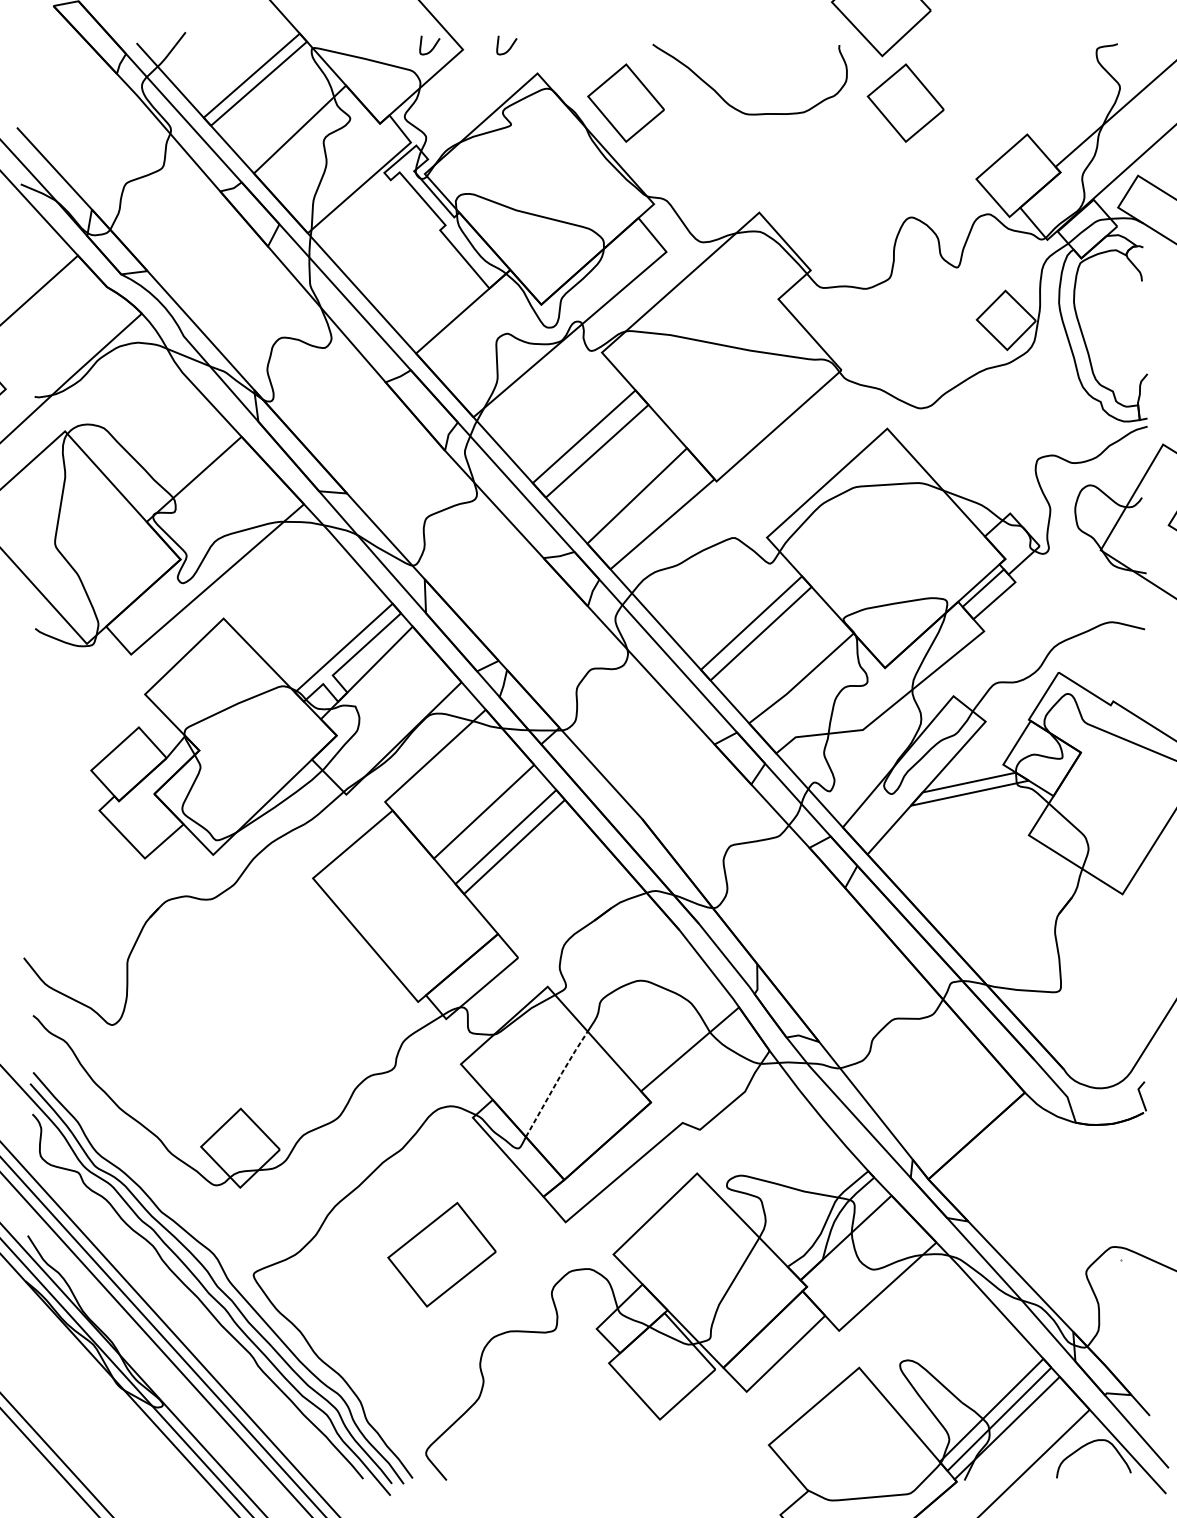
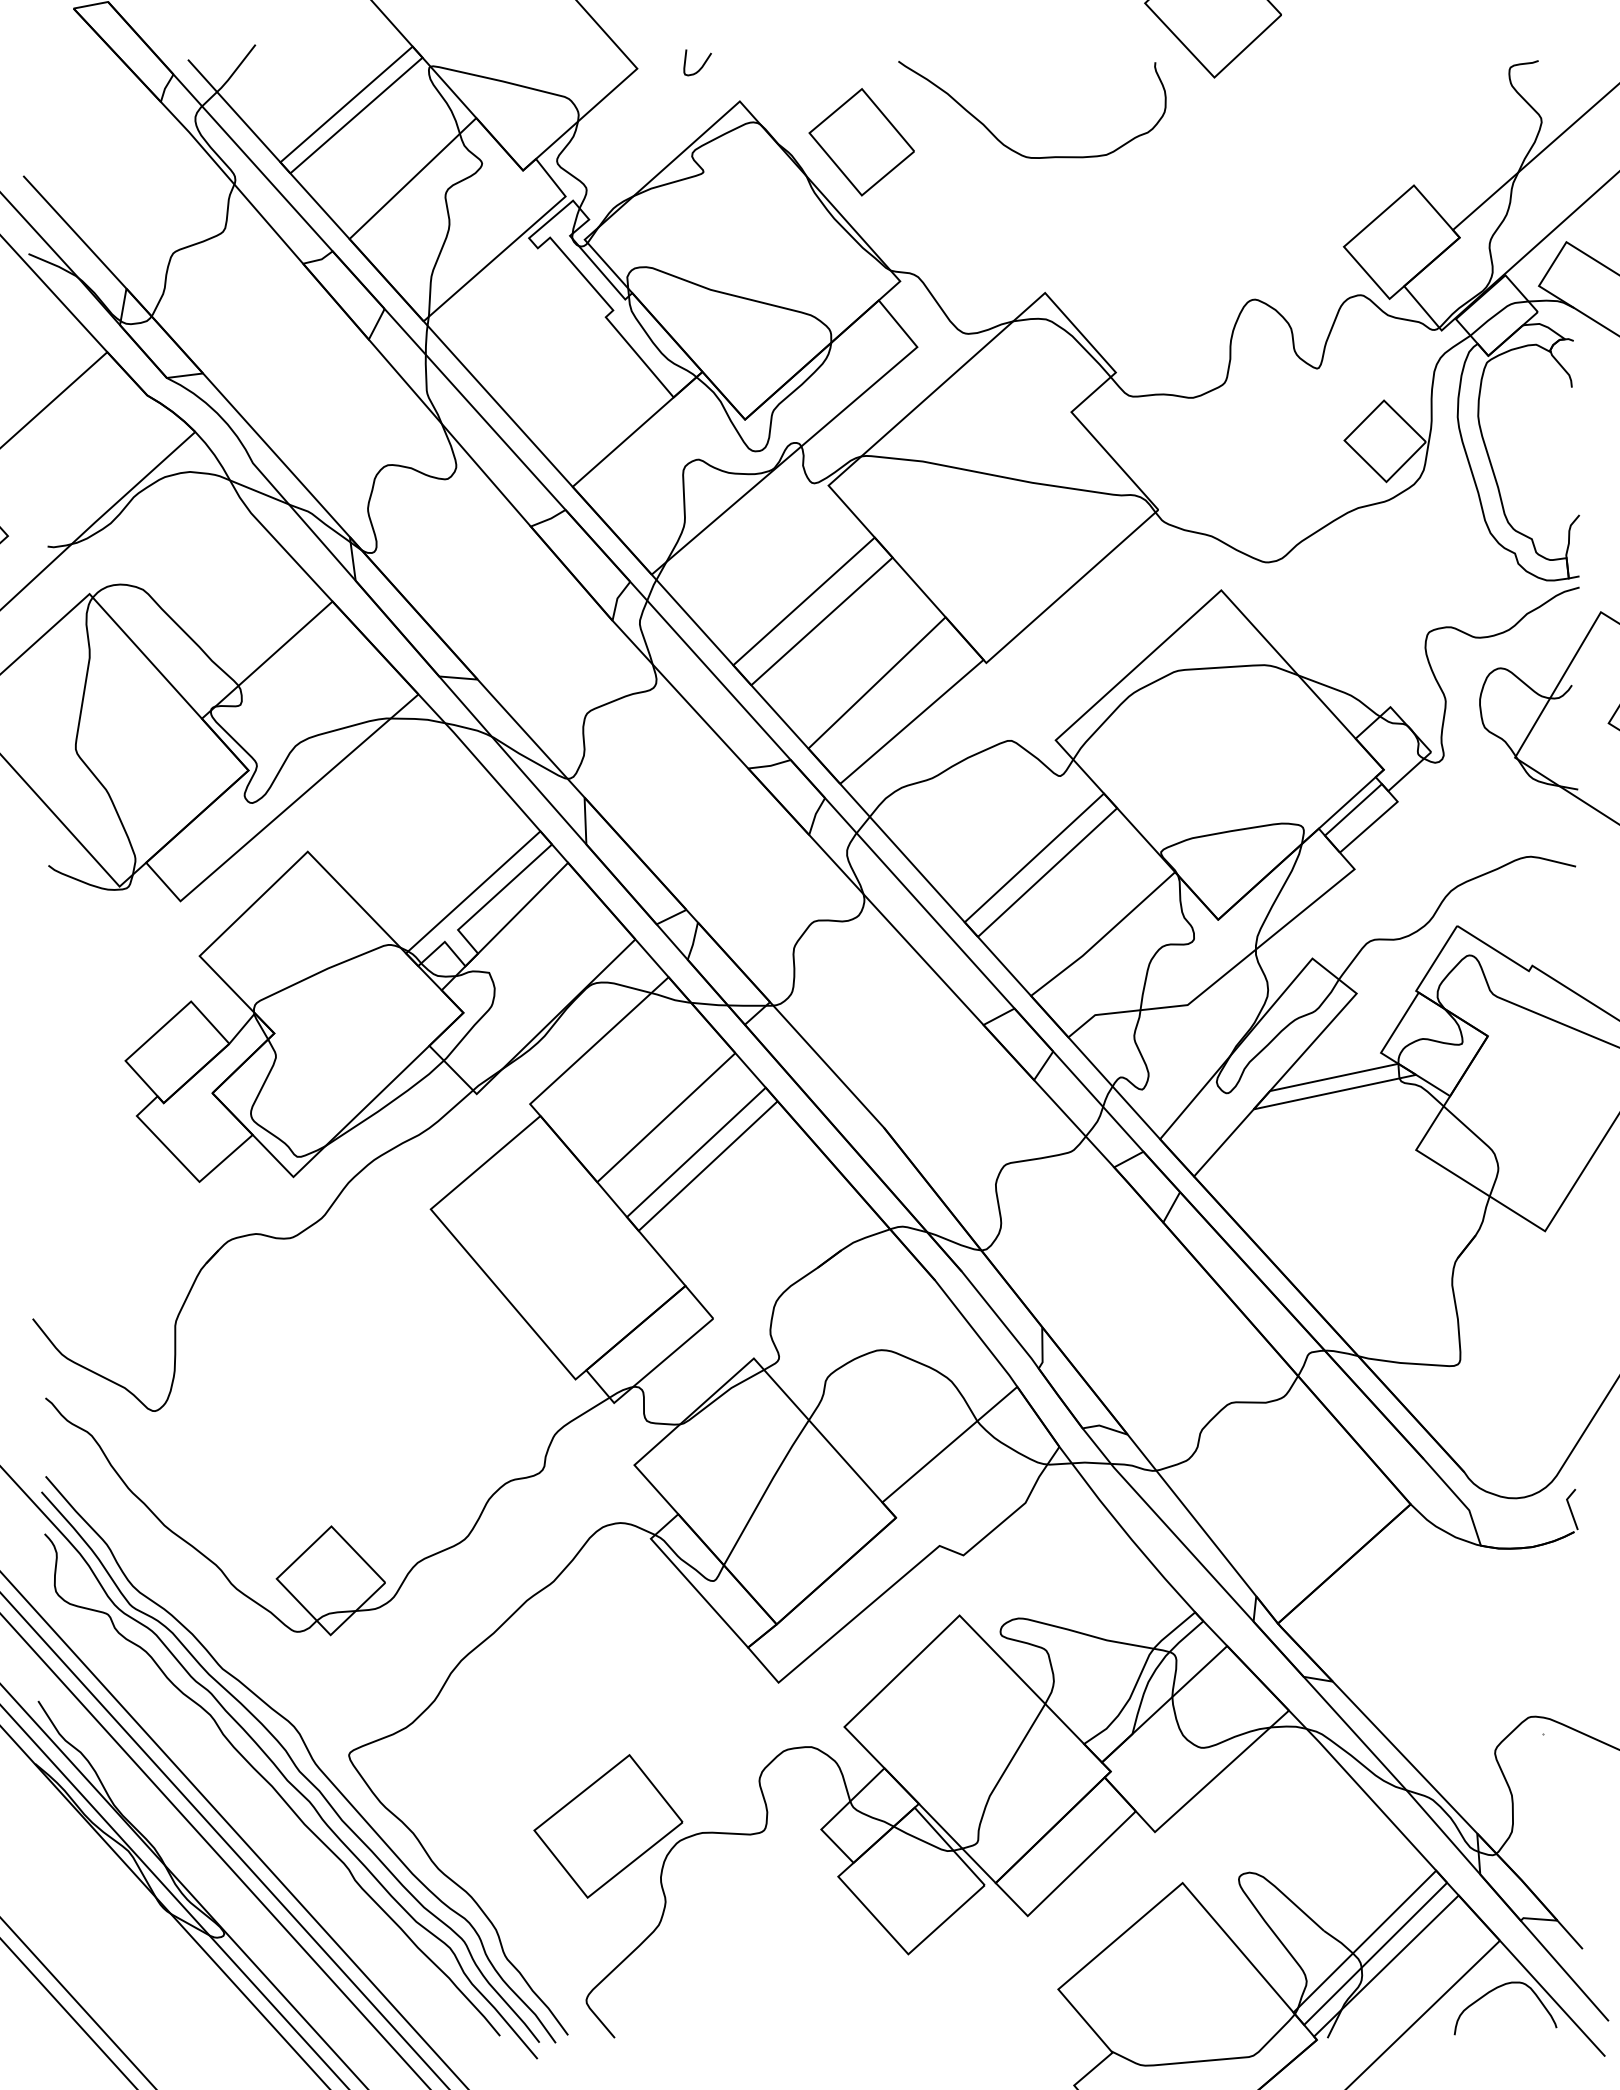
curve: (433, 46) -> (596, 64), removed
part: (905, 103) -> (1246, 142), removed
line: (556, 1082) -> (766, 1490), dashed -> solid
part: (442, 1254) -> (608, 1826), moved

